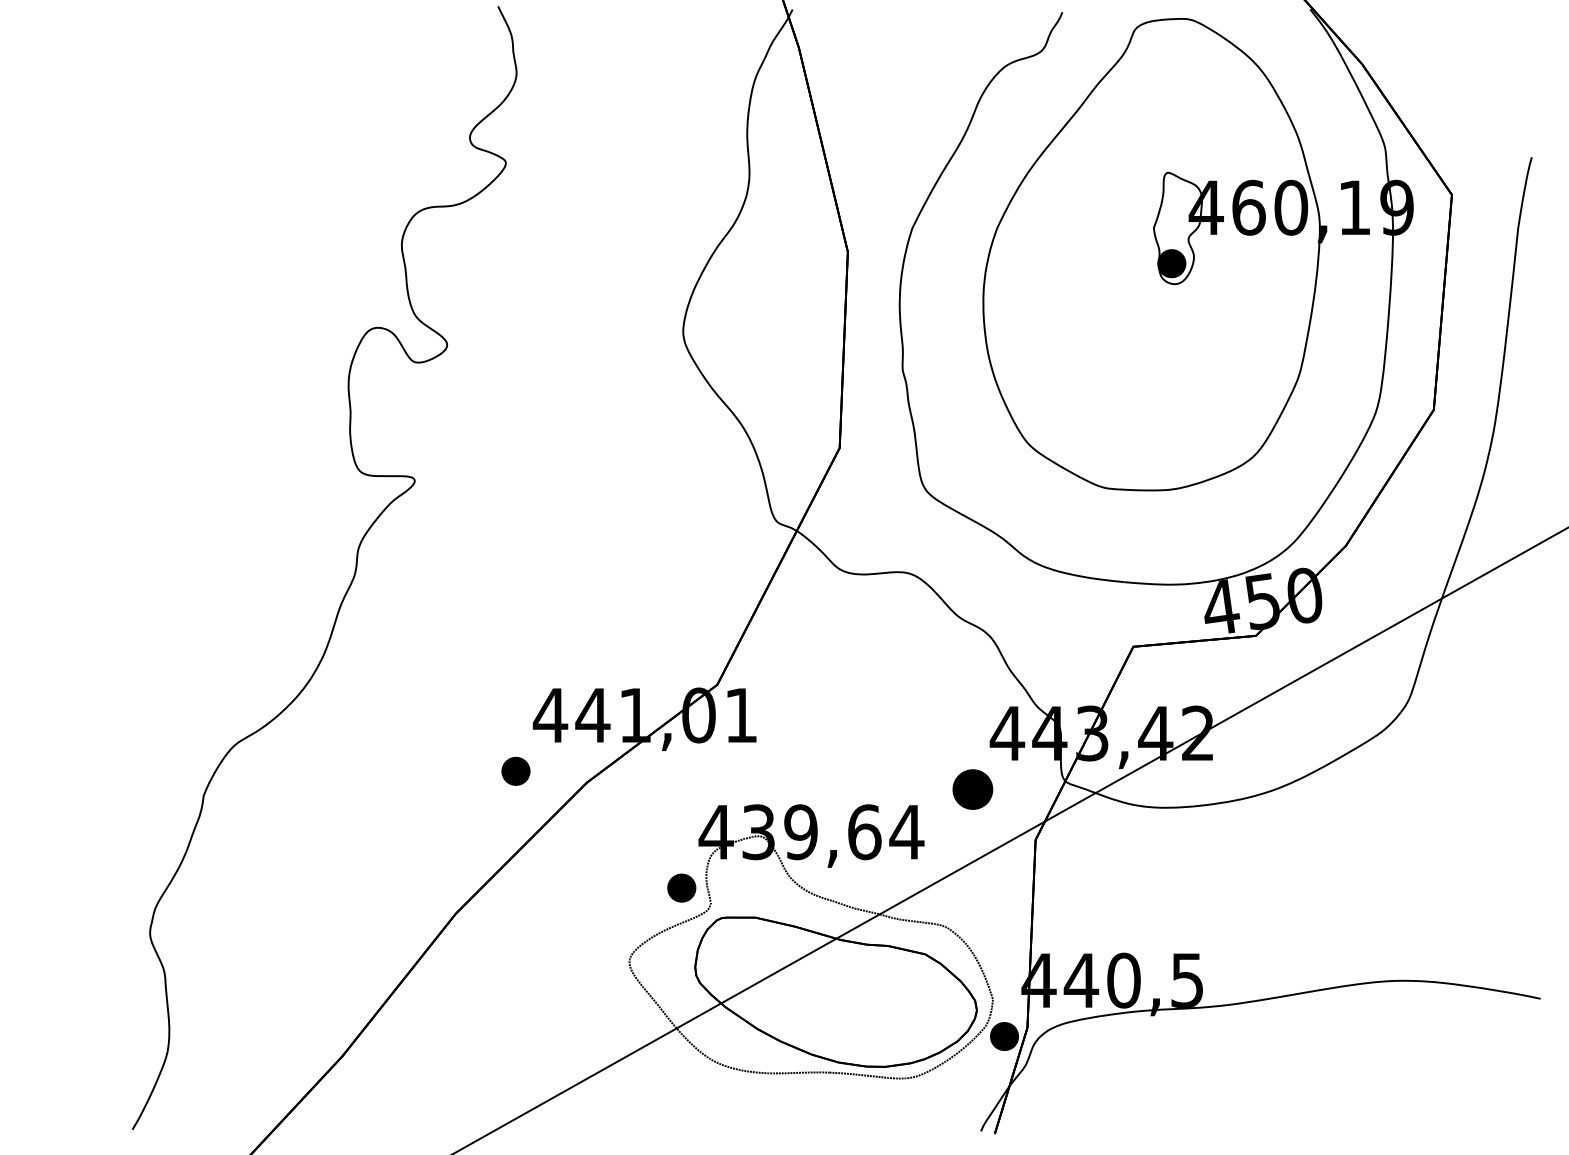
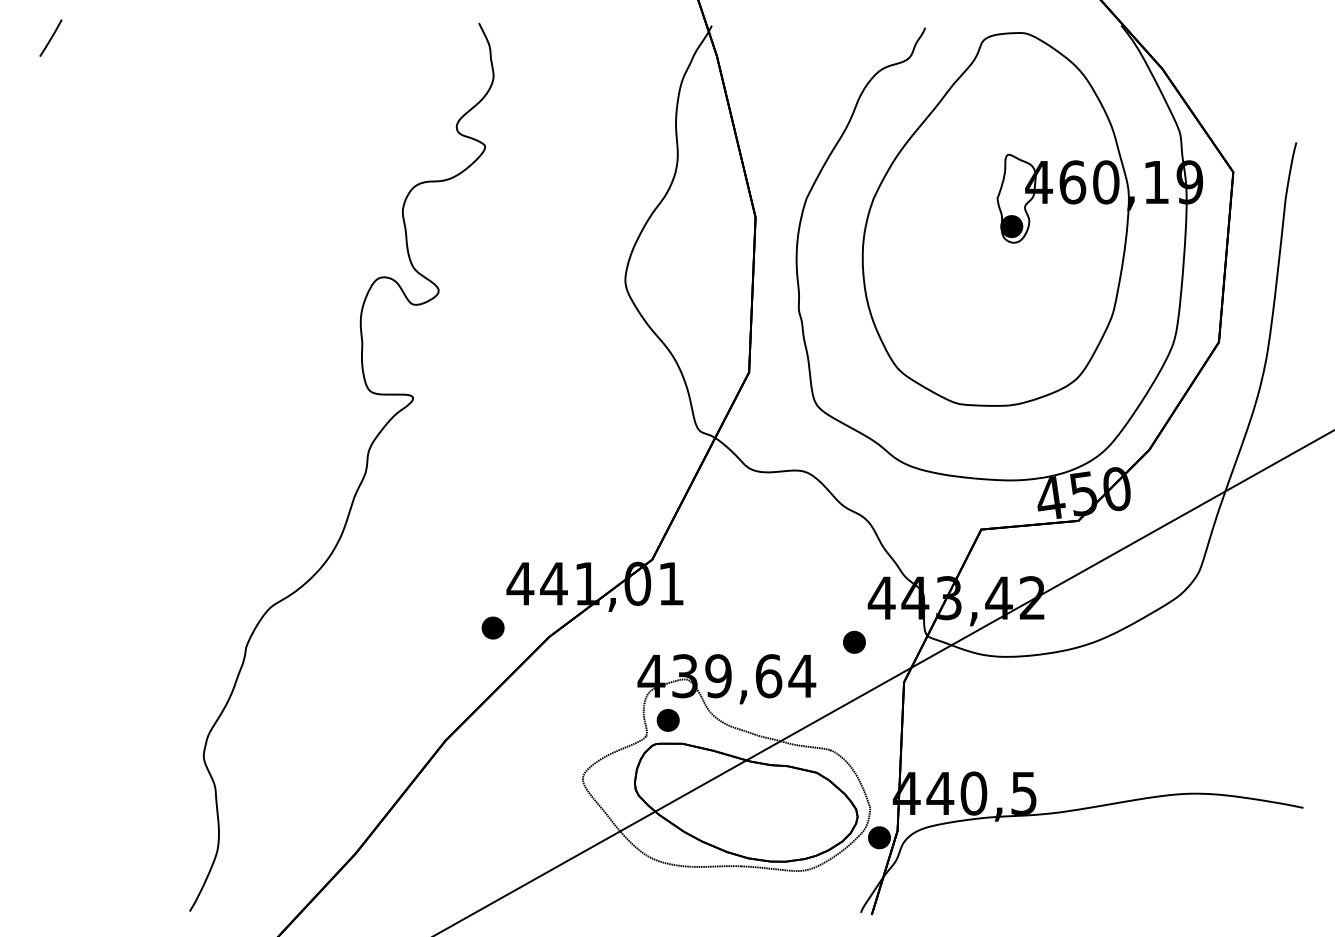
part: (972, 788) -> (854, 641), size x0.71
part: (680, 888) -> (667, 720), moved

